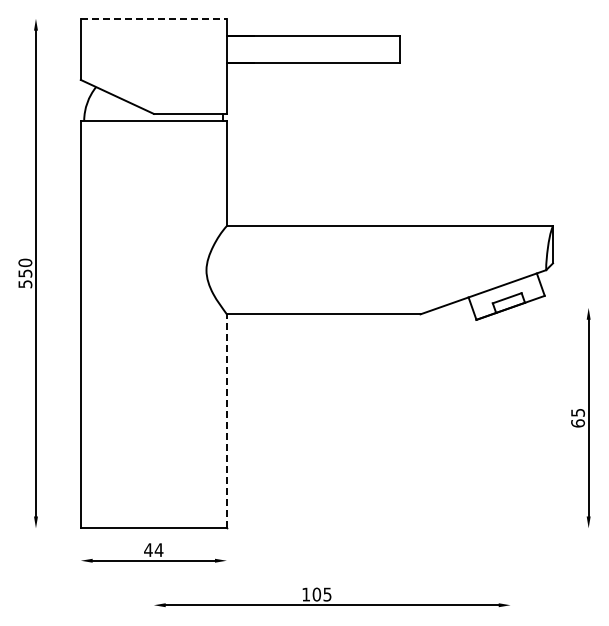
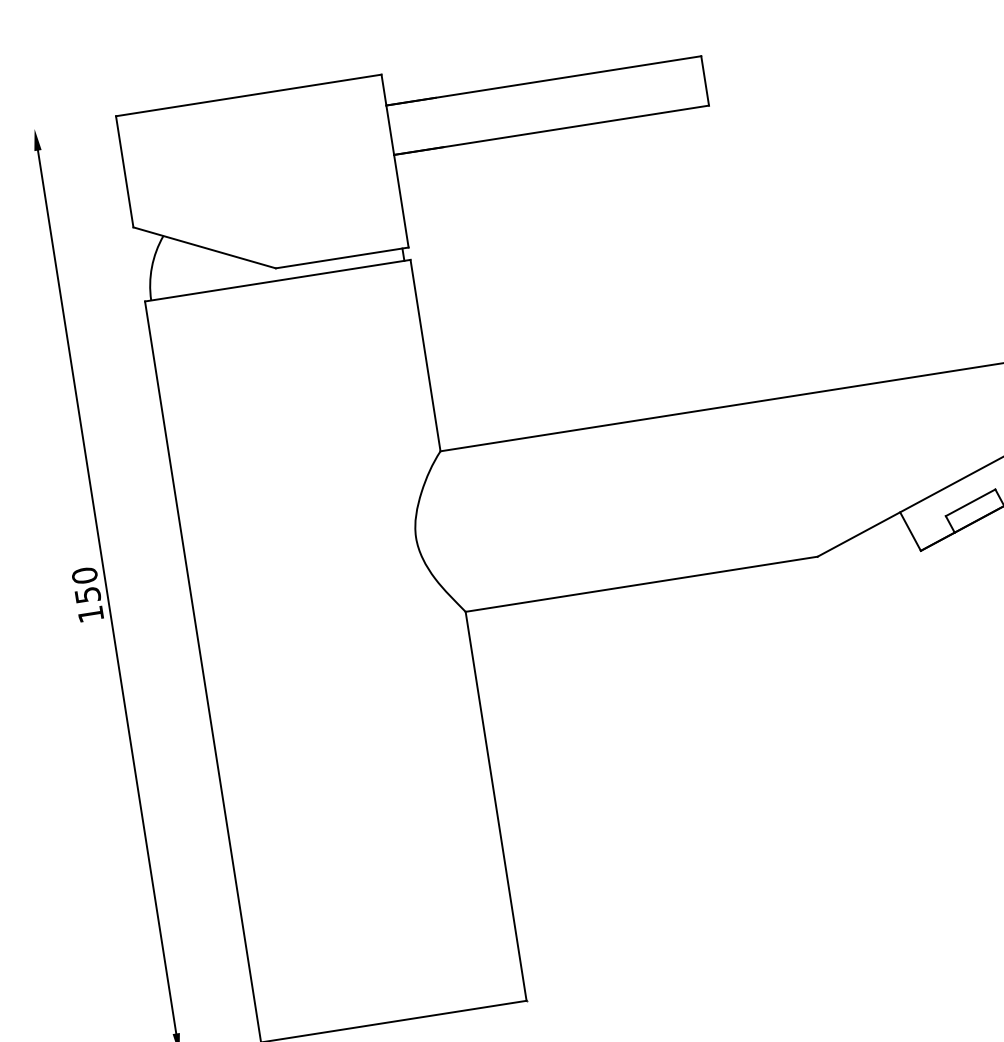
line: (154, 18) -> (249, 94), dashed -> solid
text: (25, 284) -> (91, 614), 550 -> 150
line: (226, 420) -> (495, 804), dashed -> solid

